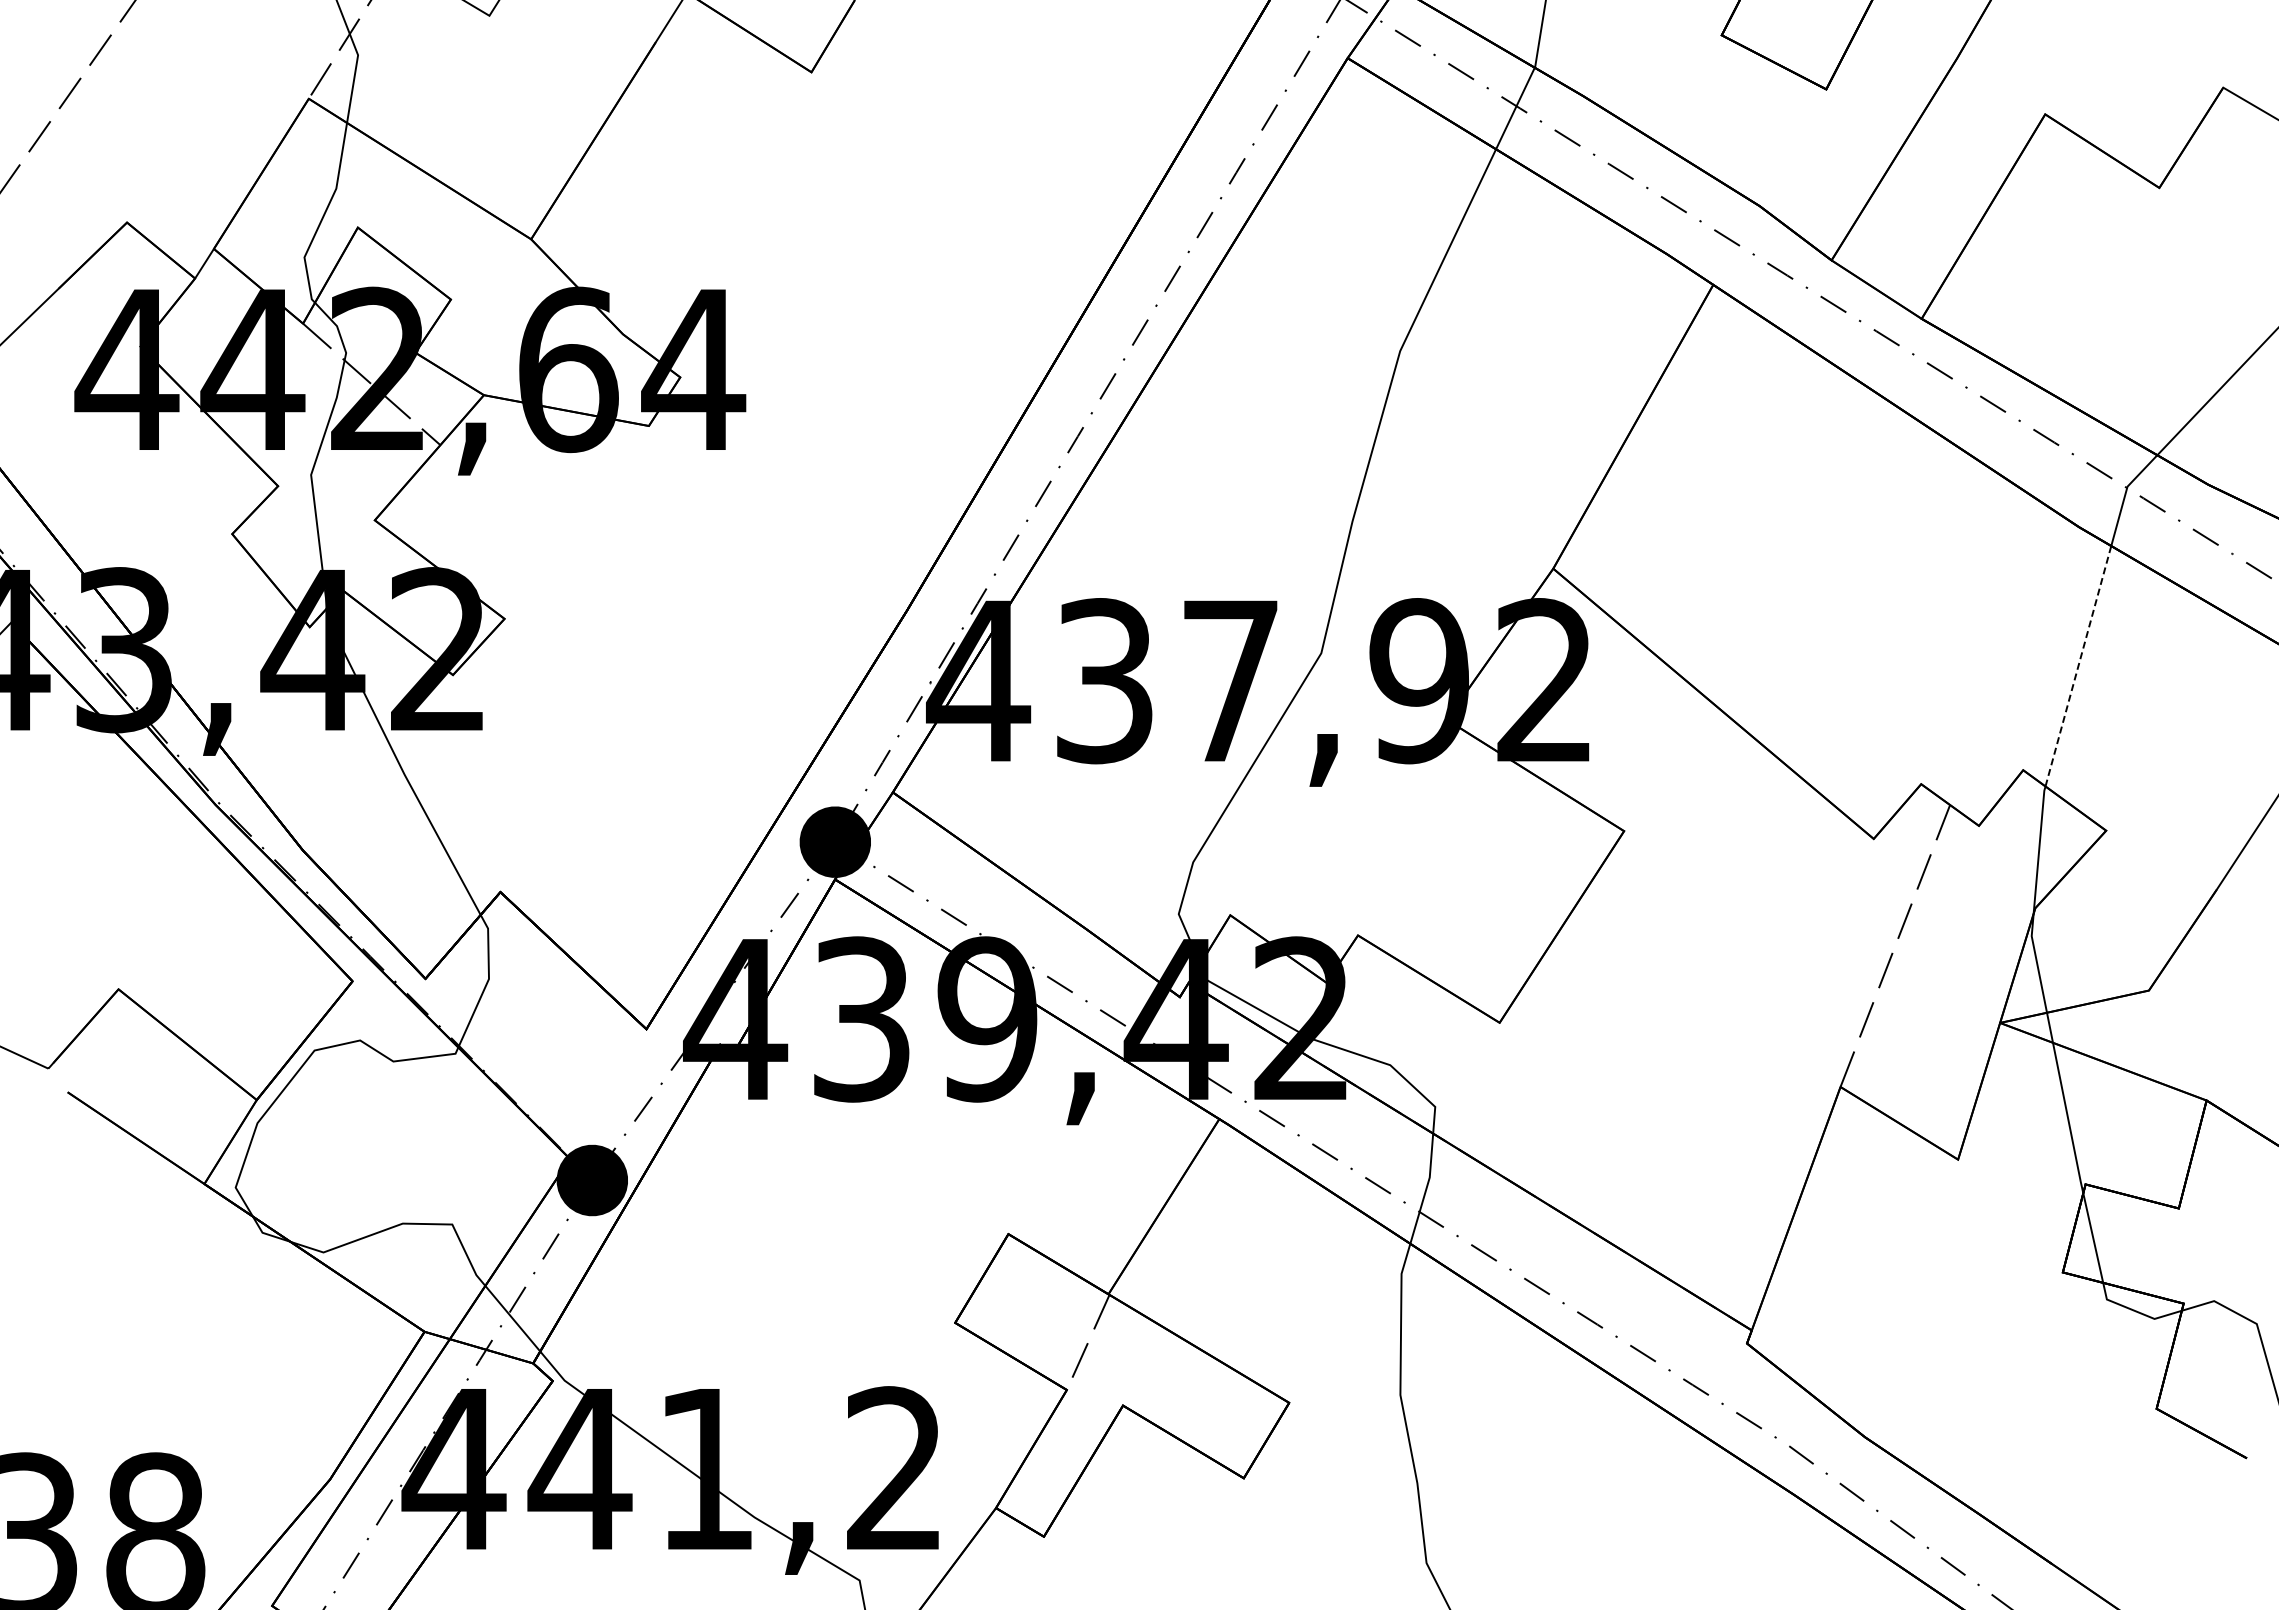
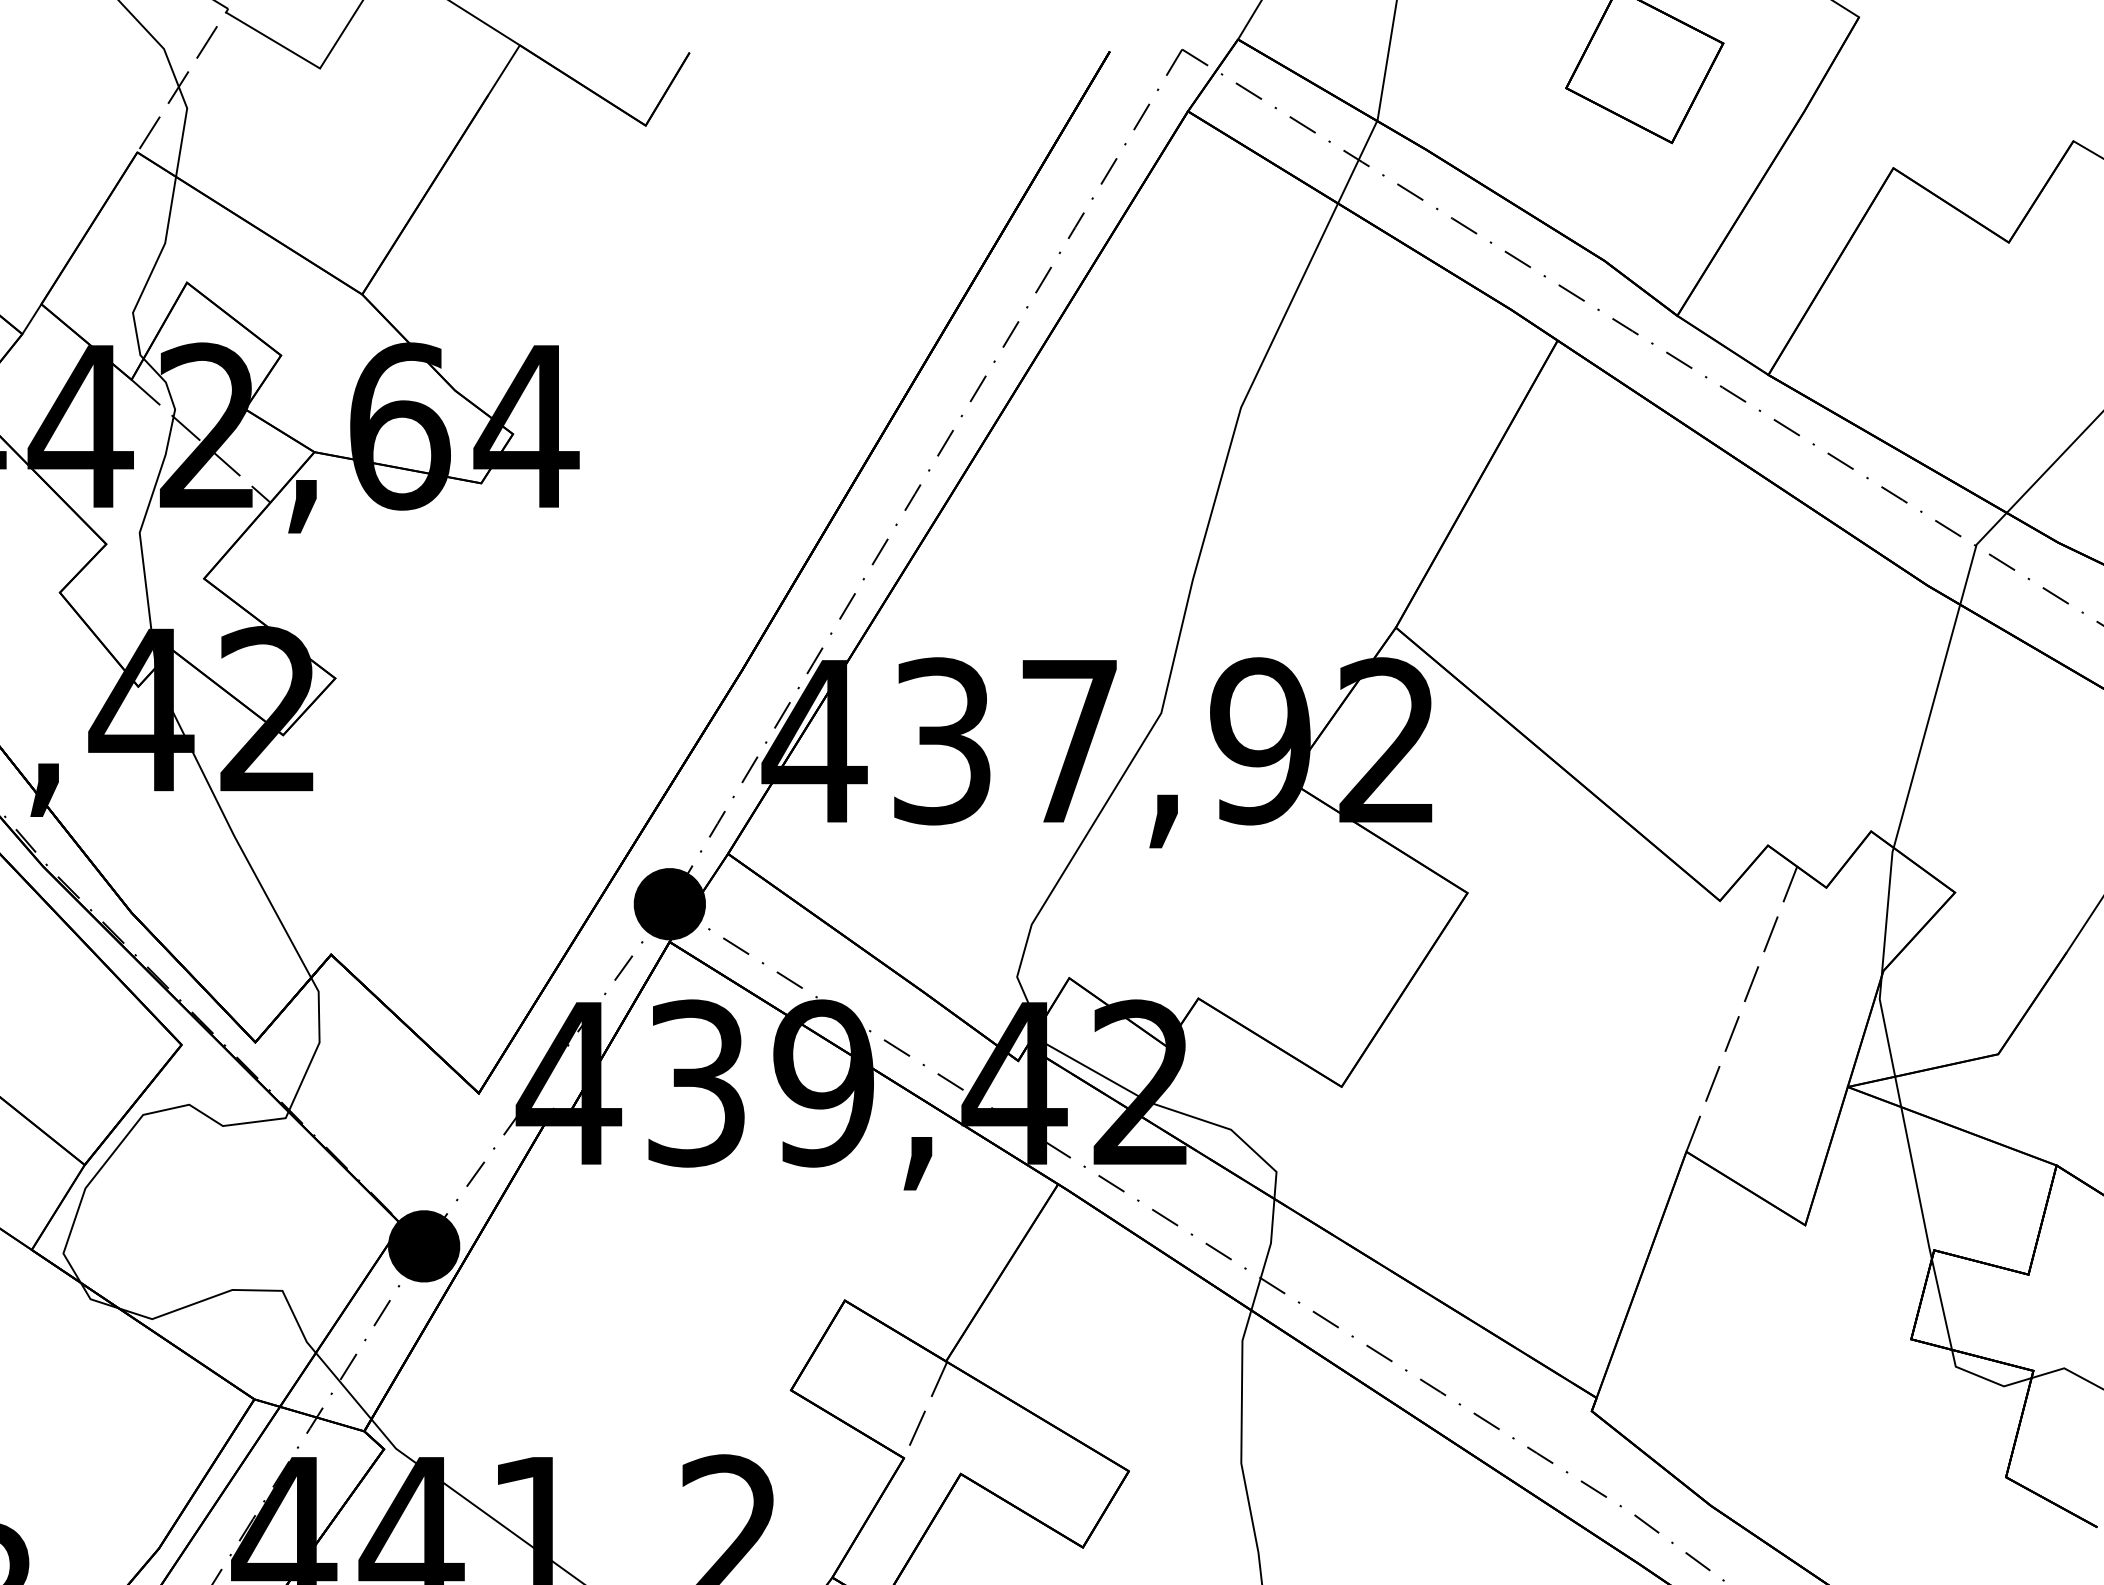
line: (2078, 666) -> (1927, 726), dashed -> solid

